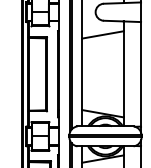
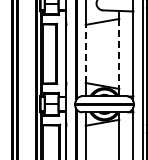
line: (82, 73) -> (85, 53), solid -> dashed
line: (123, 73) -> (119, 53), solid -> dashed

